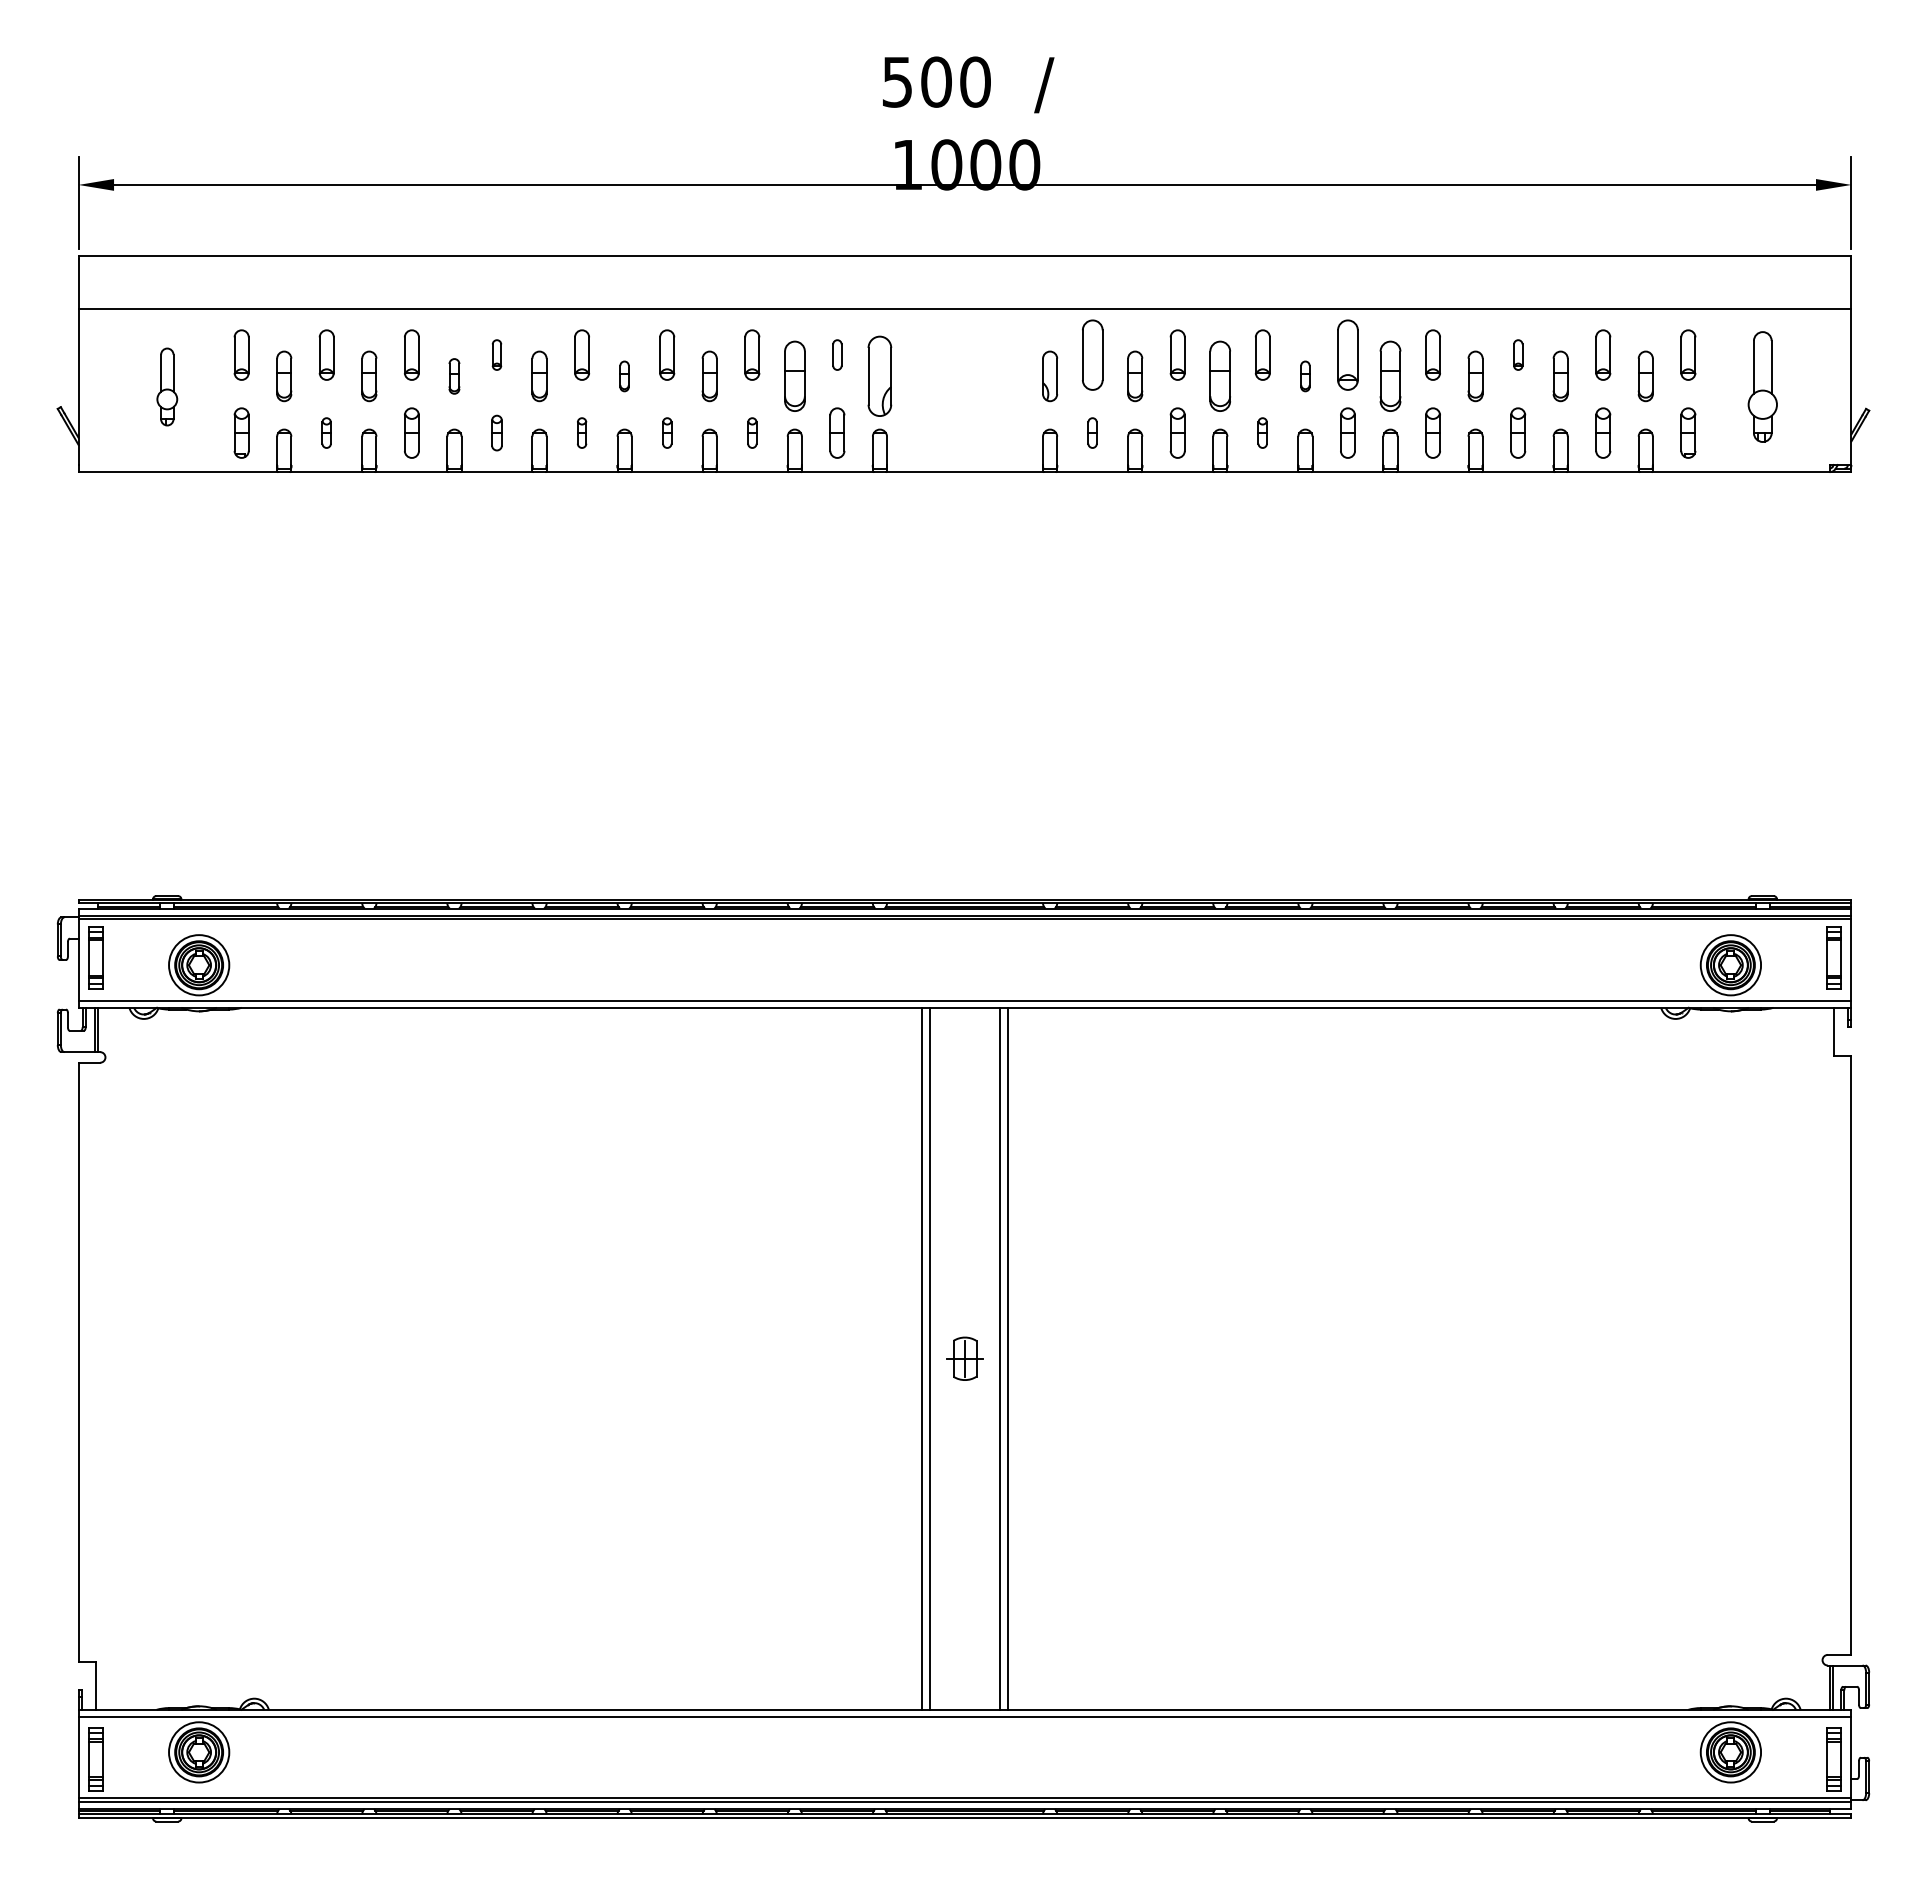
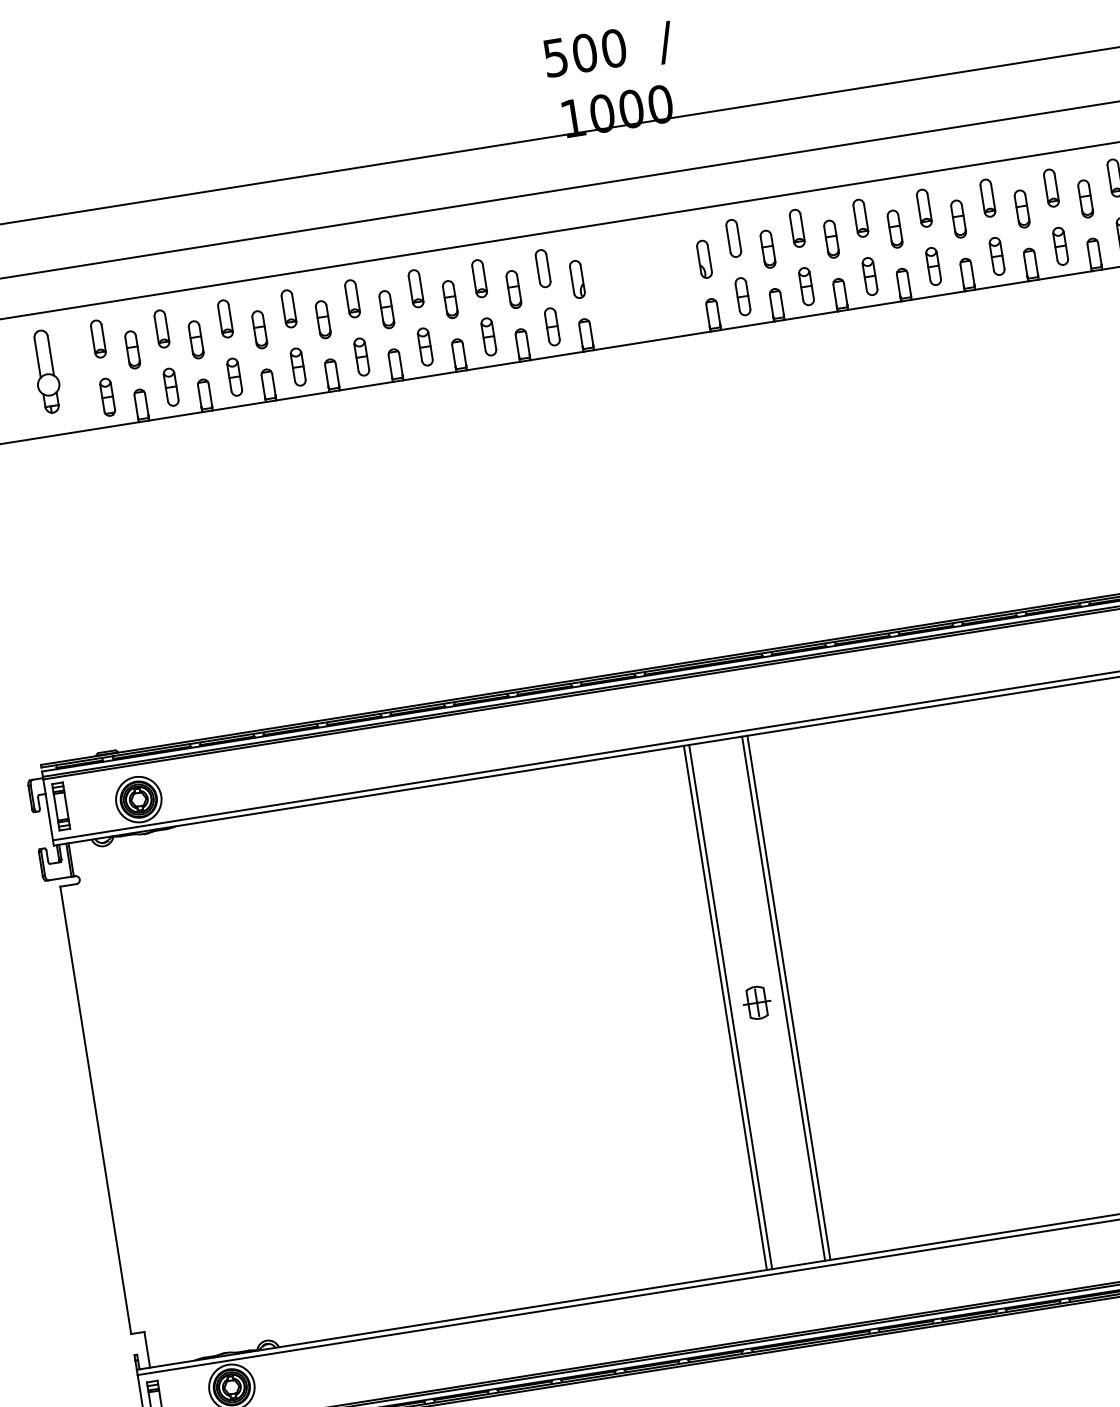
part: (496, 354) -> (288, 308), size x1.67
part: (837, 354) -> (543, 268), size x1.67
part: (1092, 354) -> (733, 238), size x0.71
part: (1347, 354) -> (923, 207), size x0.71
part: (1518, 354) -> (1051, 187), size x1.67
part: (454, 376) -> (259, 329), size x1.43
part: (624, 376) -> (386, 309), size x1.67
part: (794, 376) -> (513, 289), size x0.71
part: (879, 376) -> (577, 279), size x0.62
part: (1220, 376) -> (831, 239), size x0.71
part: (1305, 376) -> (895, 229), size x1.67
part: (1390, 376) -> (958, 219), size x0.71
part: (167, 386) -> (46, 371), size x1.43
part: (326, 432) -> (170, 386), size x1.67
part: (496, 432) -> (297, 366), size x1.43
part: (581, 432) -> (361, 356), size x1.67
part: (667, 432) -> (425, 346), size x1.67
part: (752, 432) -> (488, 336), size x1.67
part: (1092, 432) -> (742, 296), size x1.67
part: (1262, 432) -> (869, 276), size x1.67

